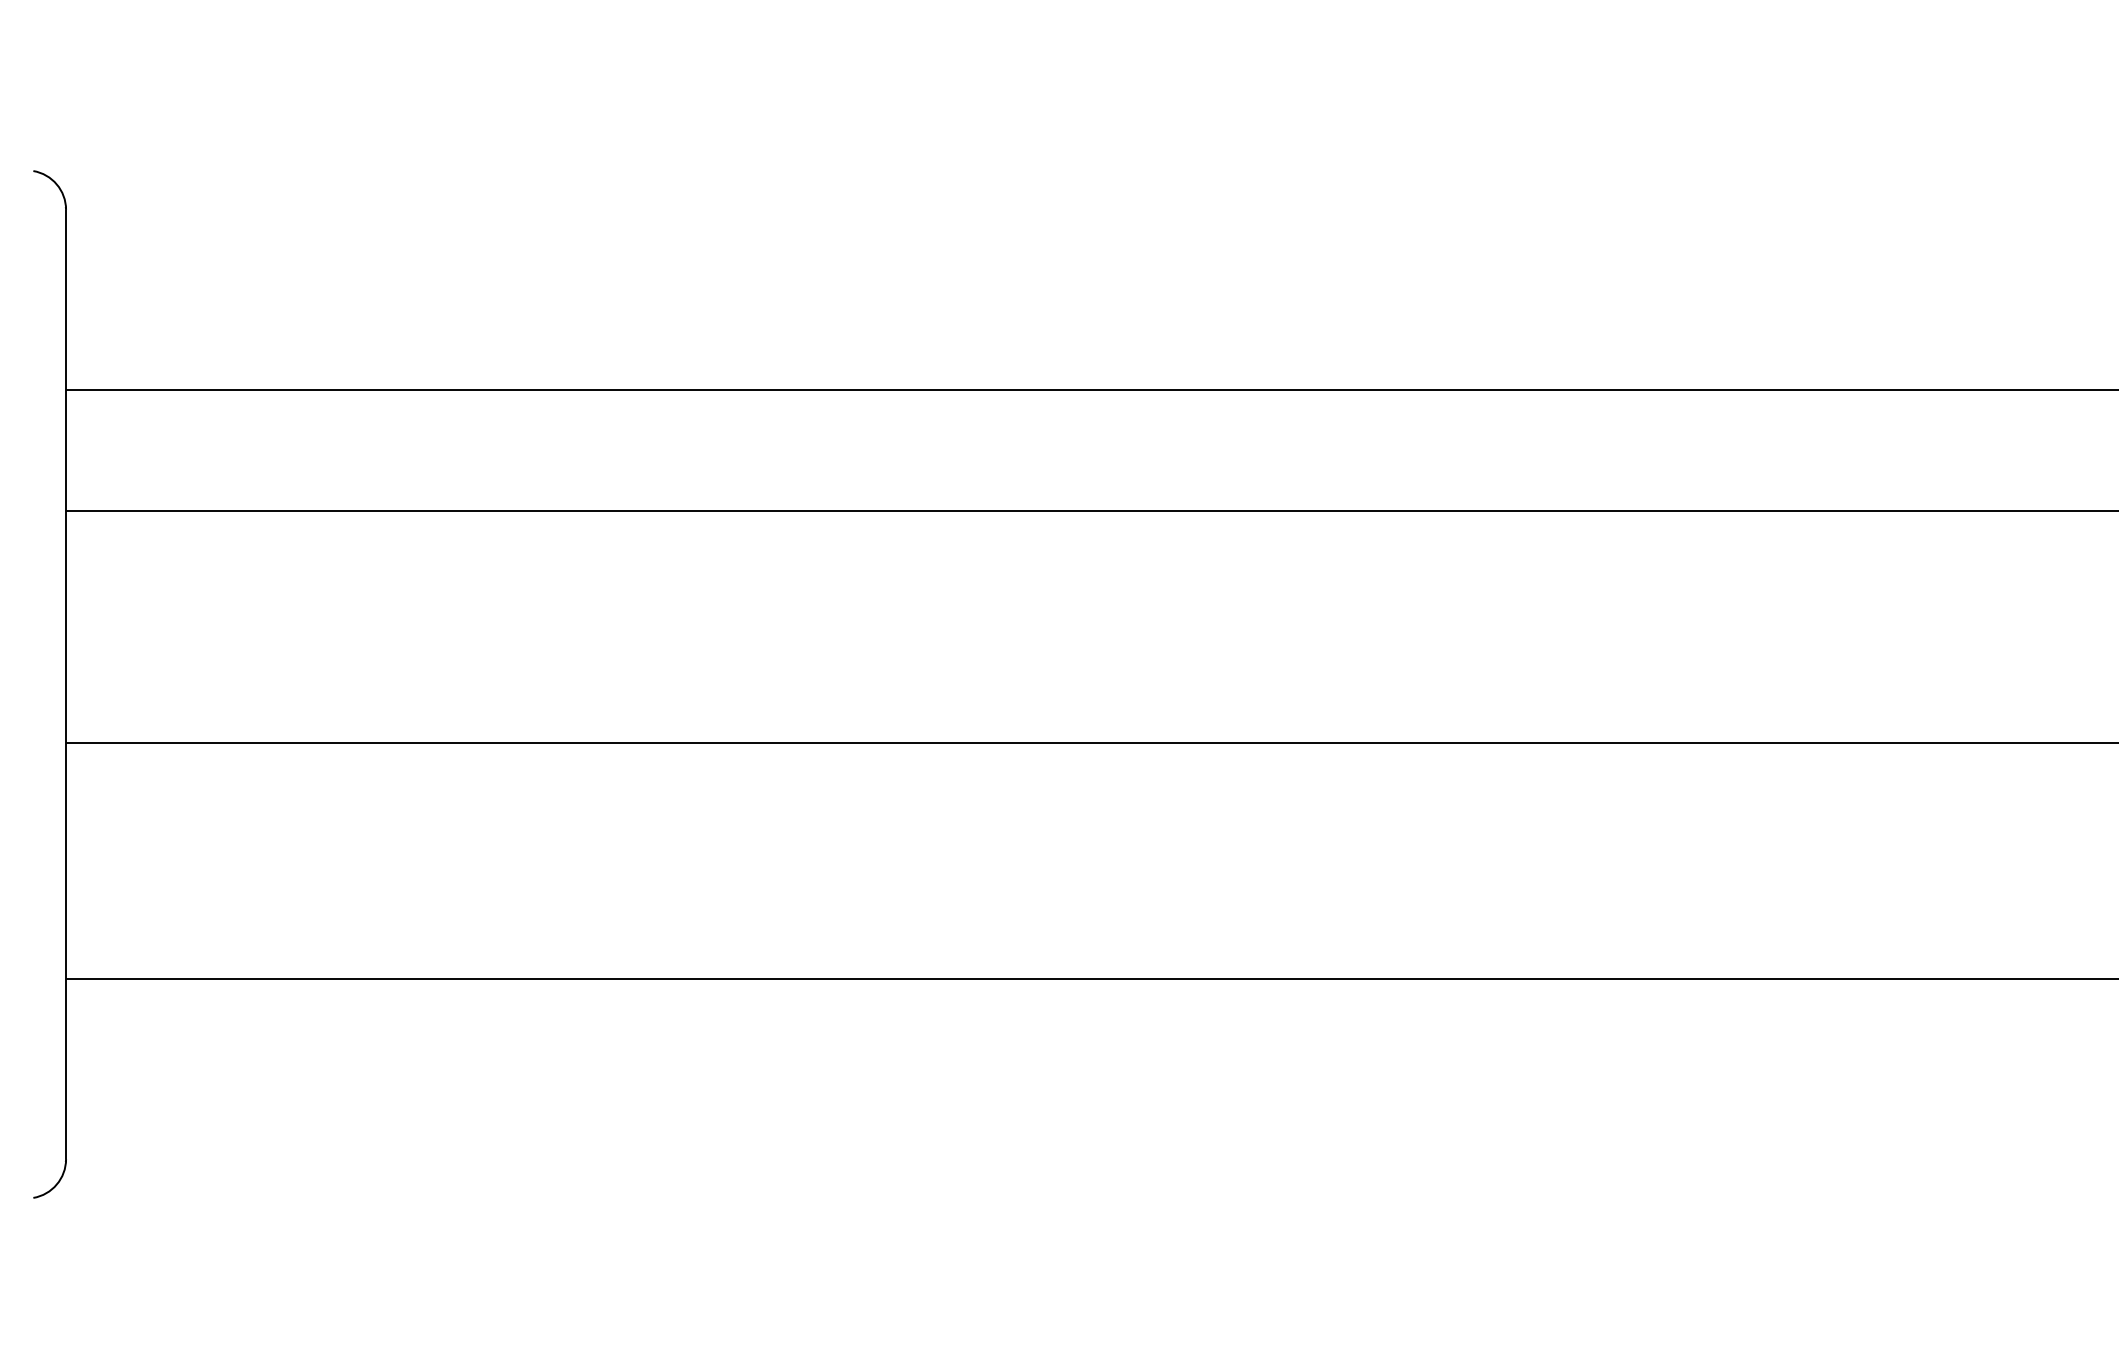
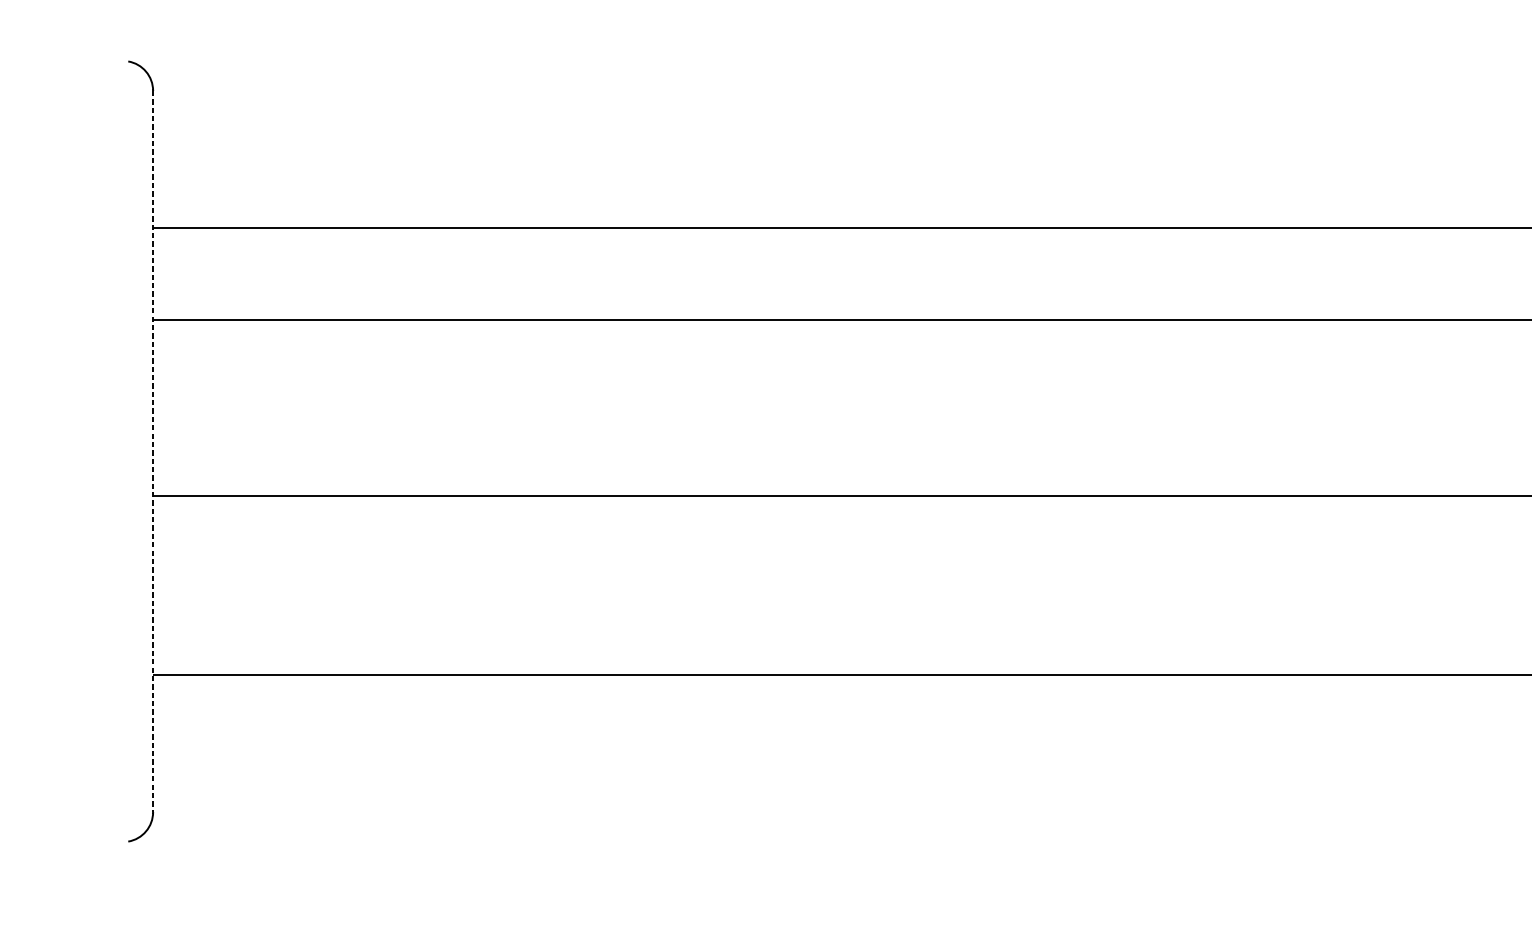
line: (66, 684) -> (153, 451), solid -> dashed

